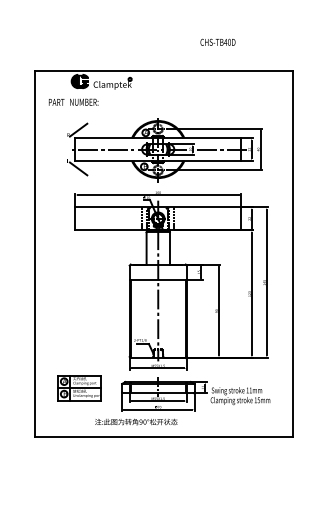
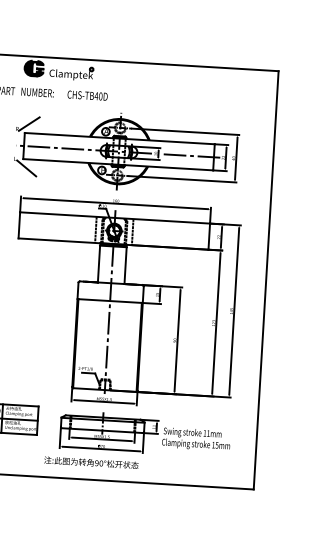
text: (217, 41) -> (87, 94), moved
text: (136, 421) -> (91, 462), moved

